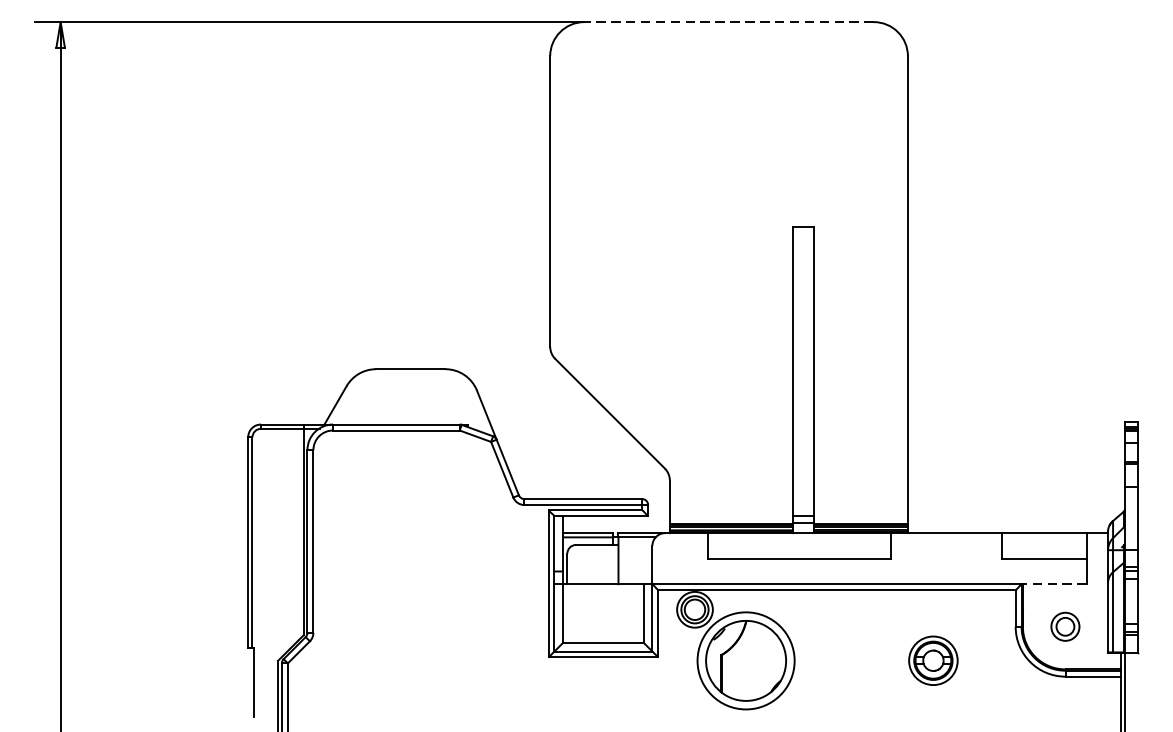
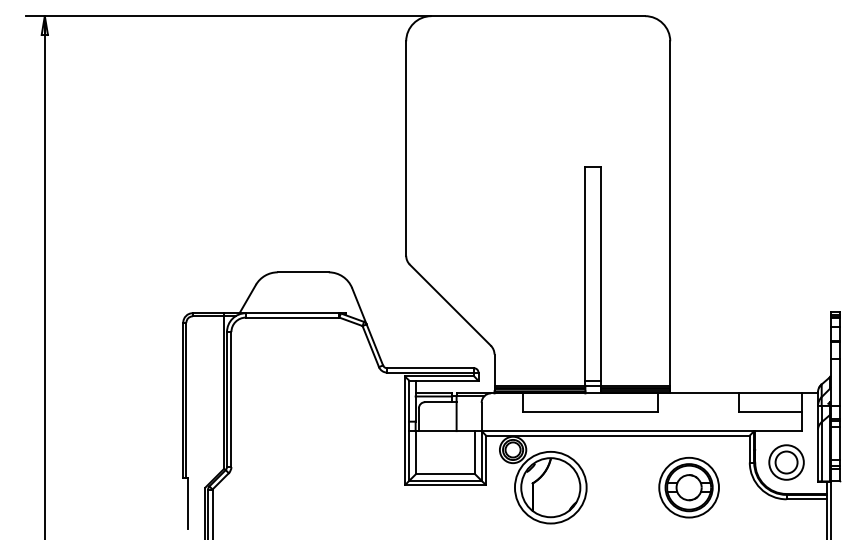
line: (729, 22) -> (538, 16), dashed -> solid
line: (1054, 584) -> (778, 431), dashed -> solid
part: (1065, 626) -> (786, 462), size x1.67
part: (932, 660) -> (688, 487), size x1.67

